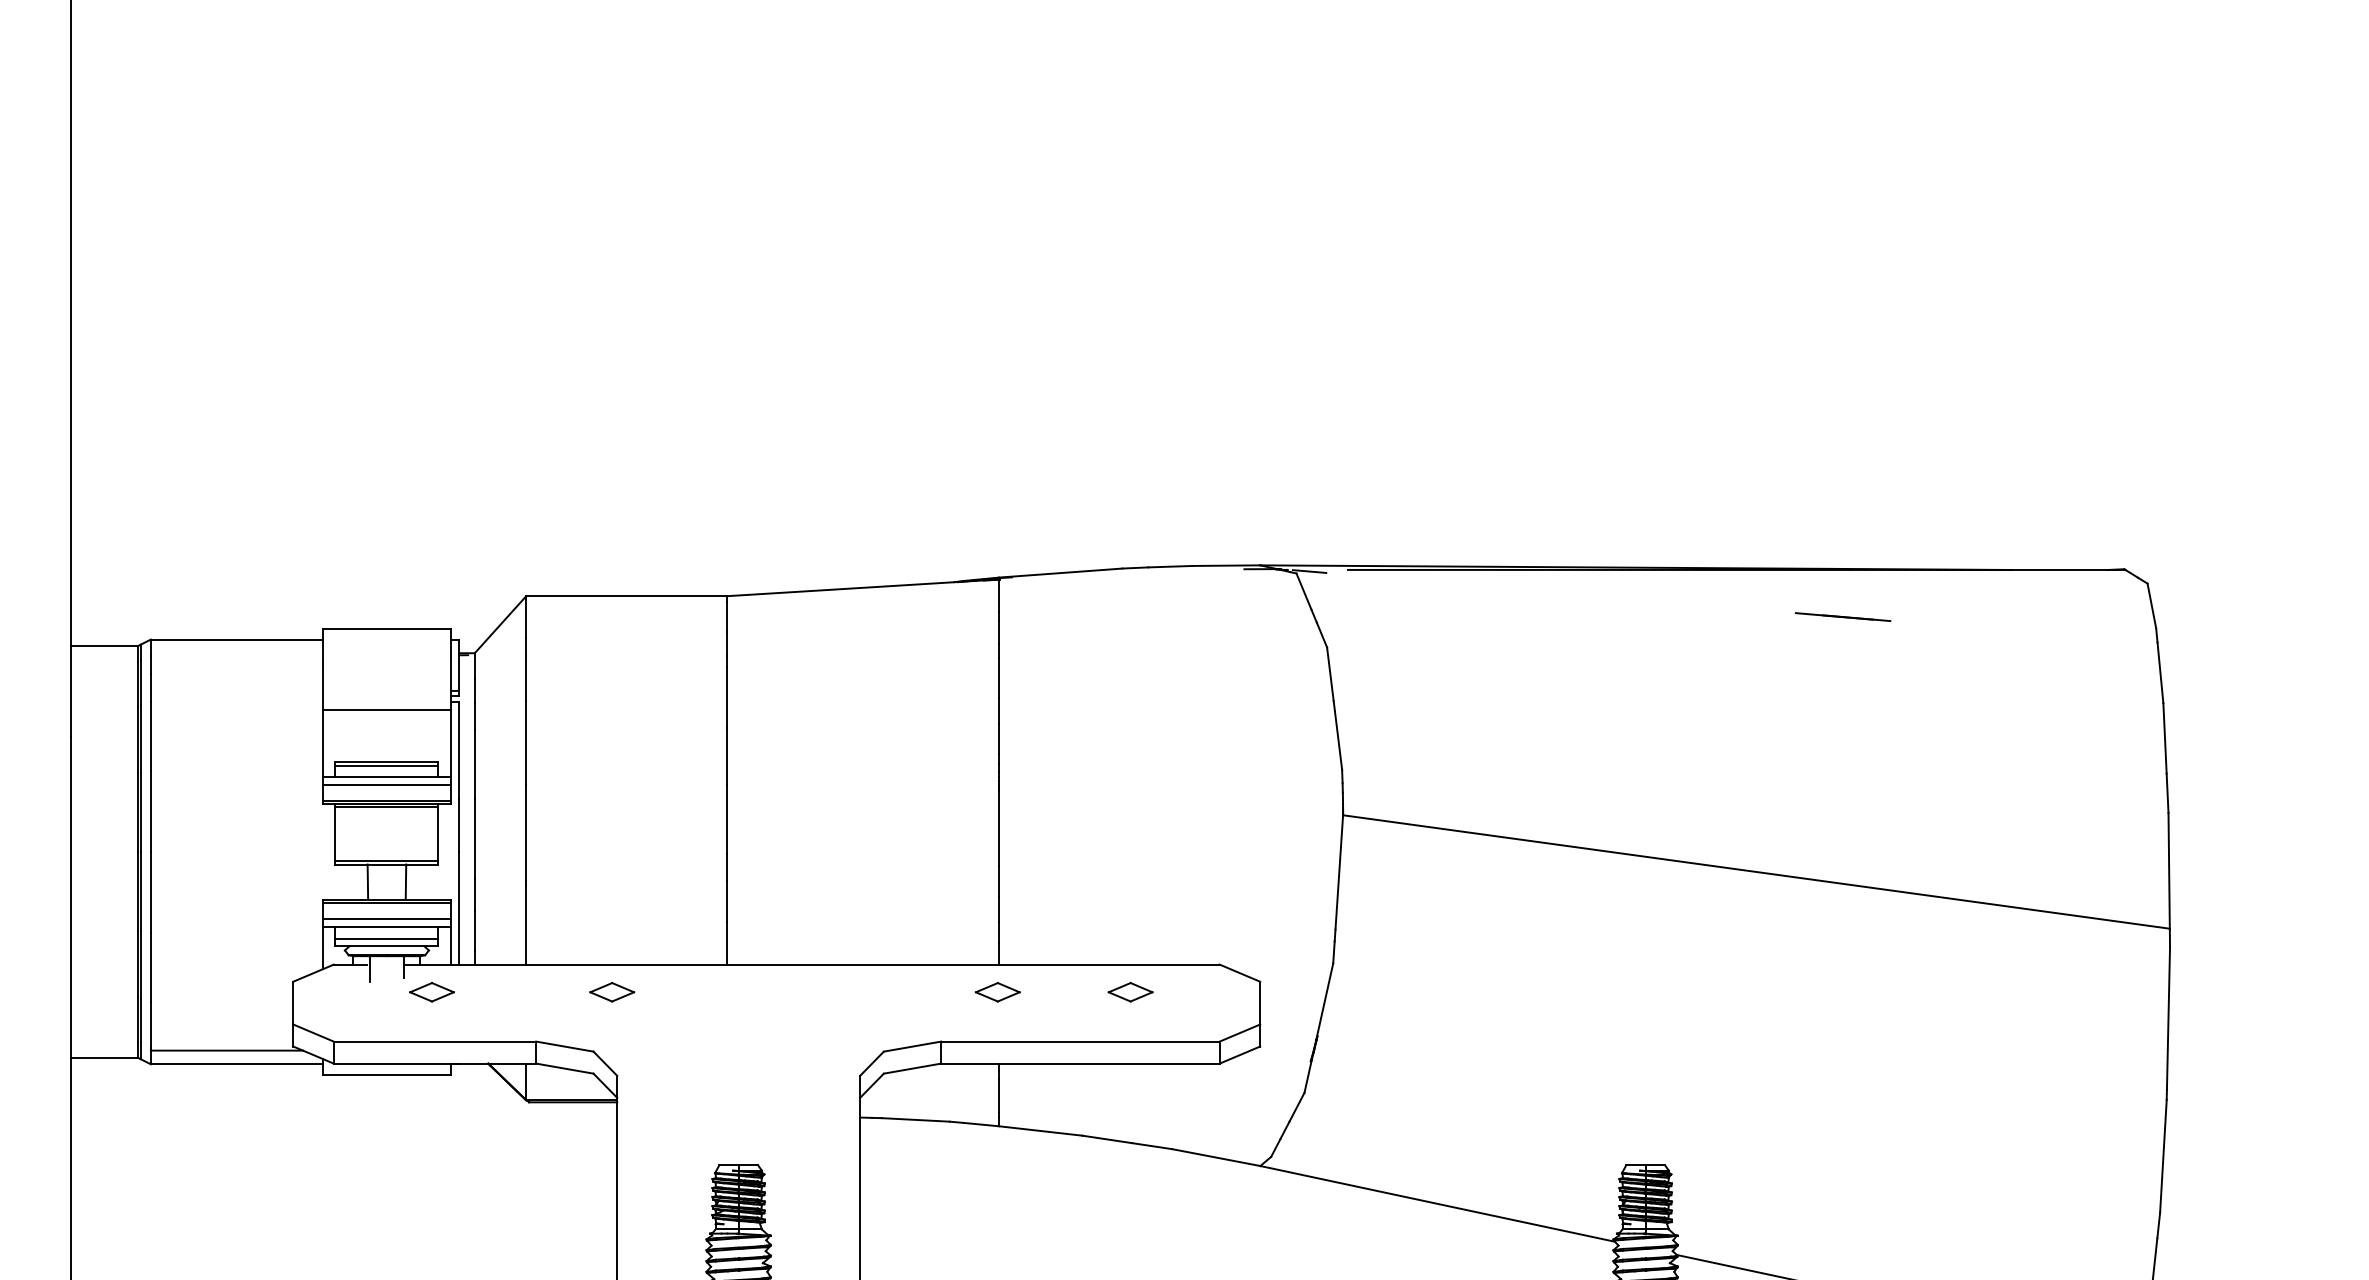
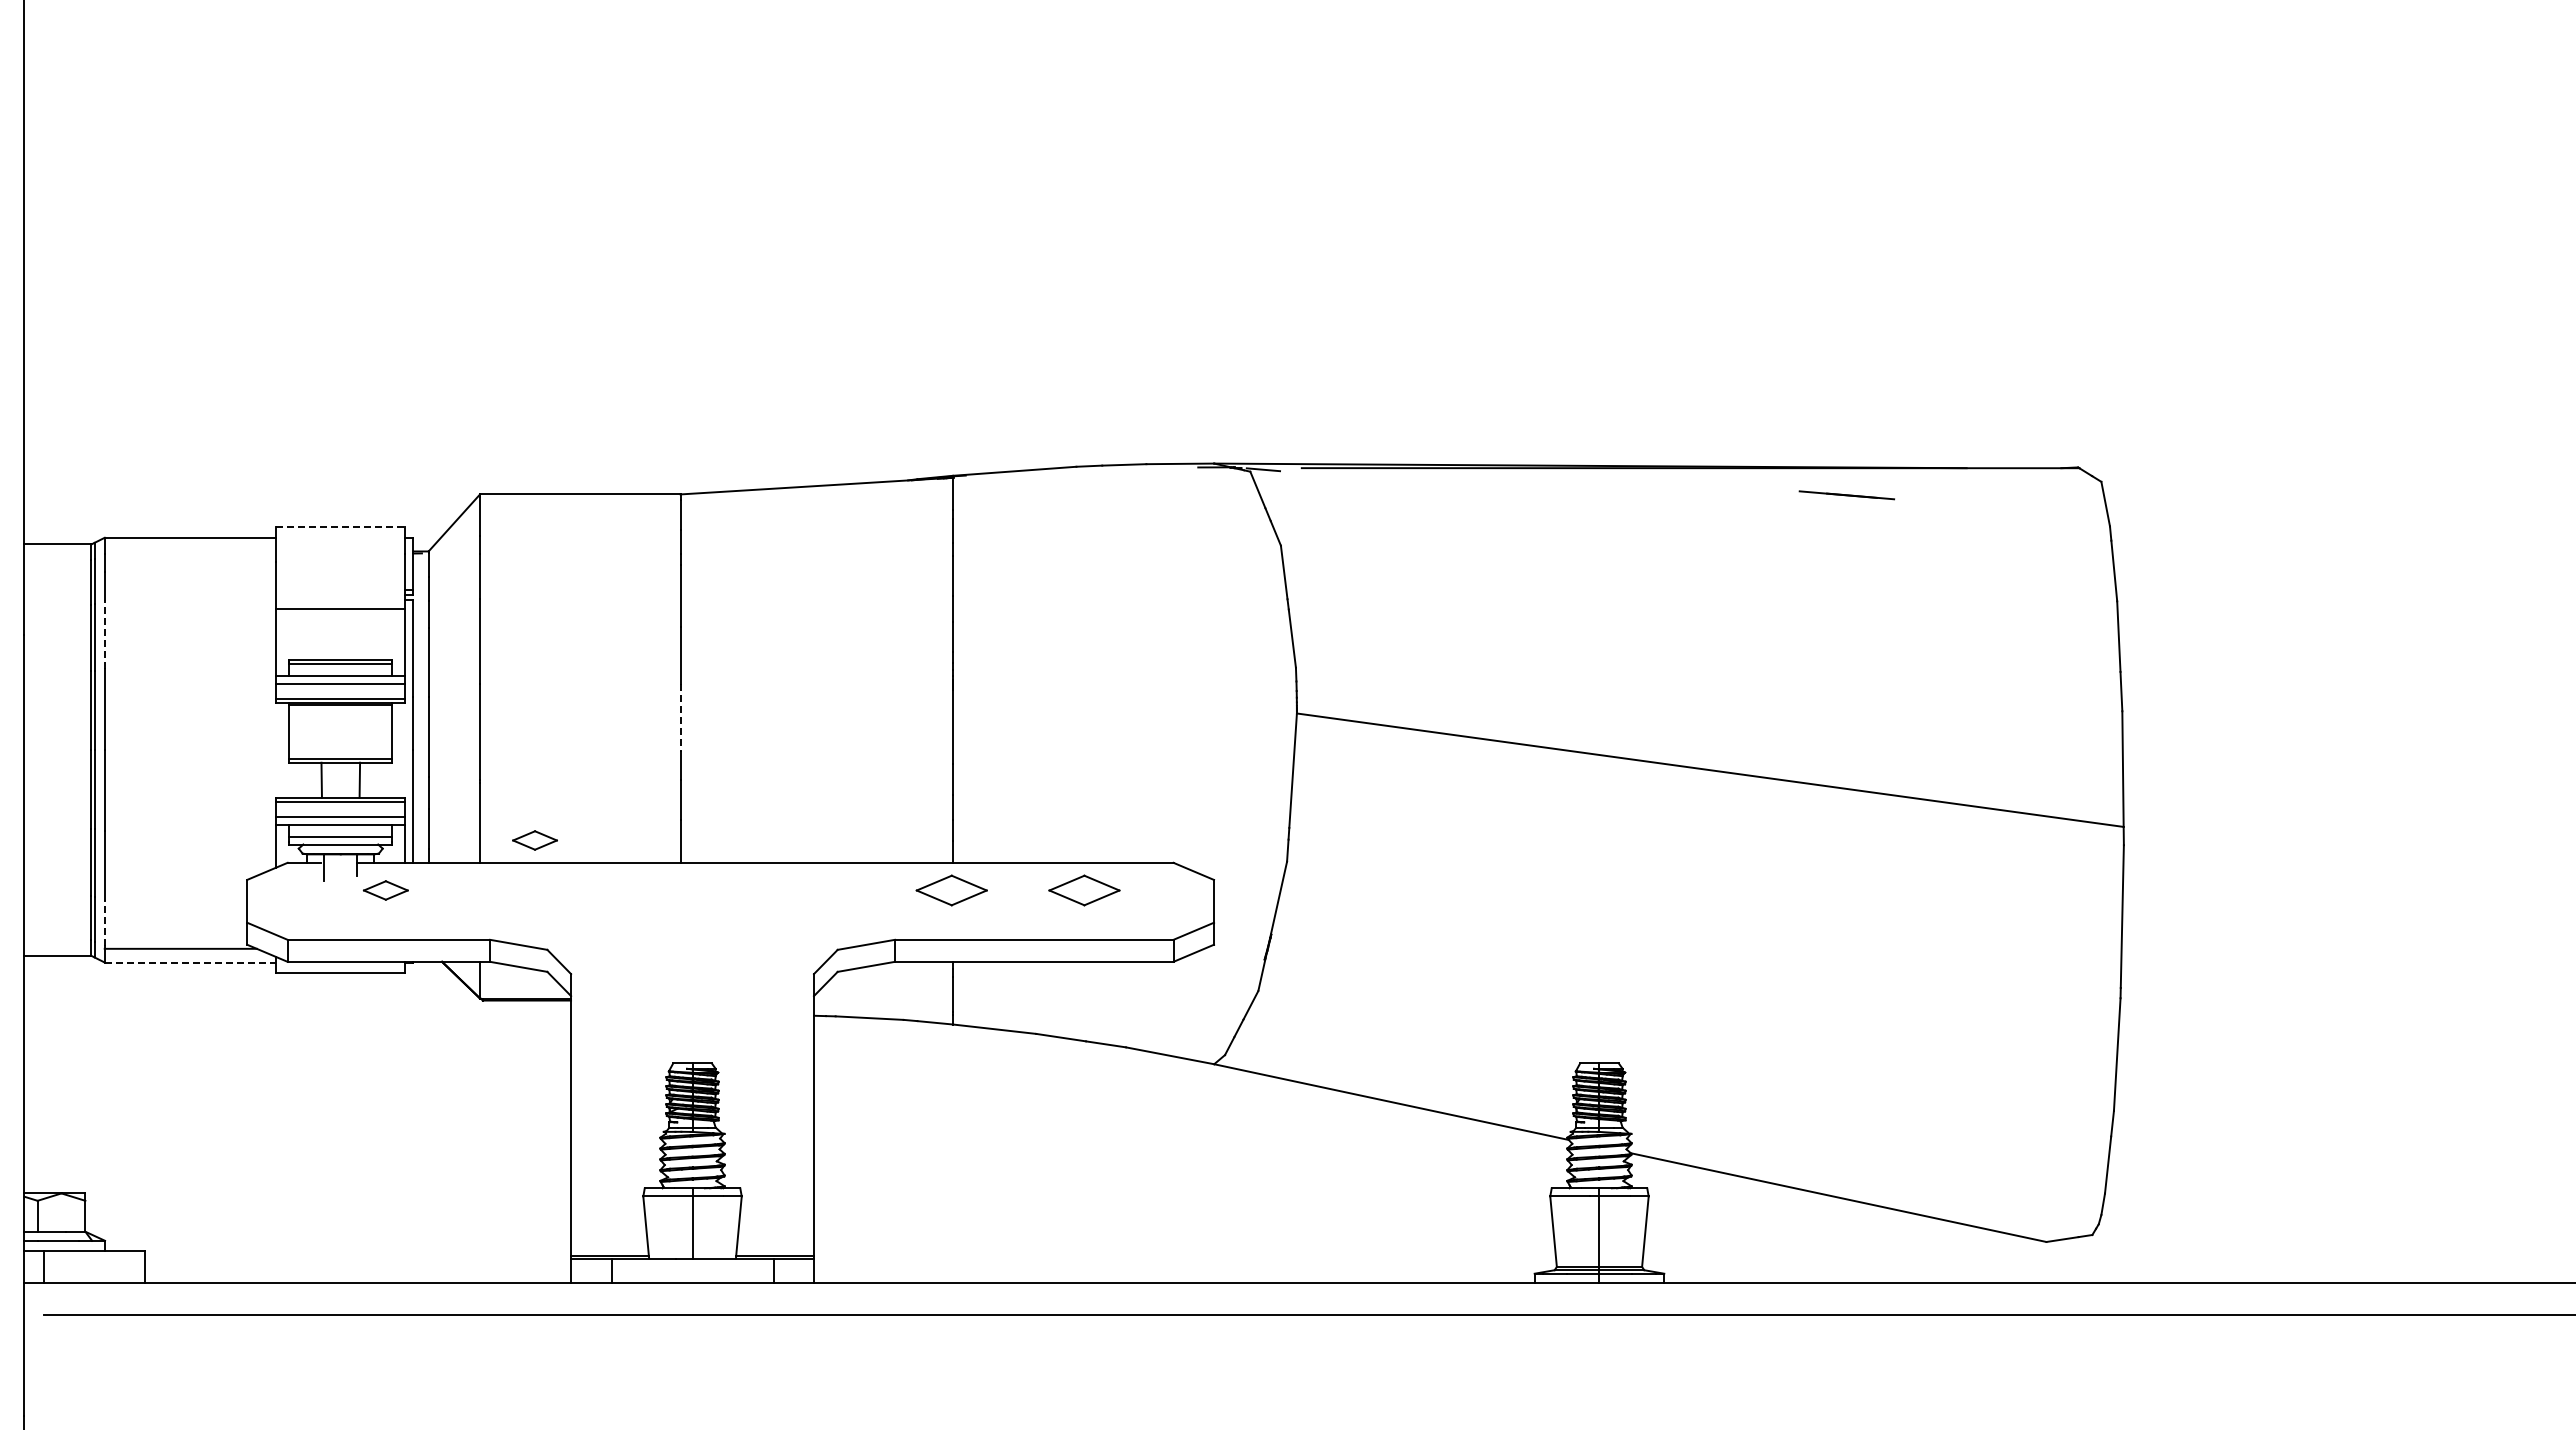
line: (1842, 617) -> (1846, 495), moved
line: (387, 628) -> (341, 526), solid -> dashed
line: (150, 735) -> (104, 633), solid -> dashed
line: (726, 820) -> (680, 718), solid -> dashed
part: (611, 992) -> (534, 840), moved
part: (997, 992) -> (951, 890), size x1.6
part: (1130, 992) -> (1084, 890), size x1.6
line: (150, 1024) -> (104, 922), solid -> dashed
line: (236, 1064) -> (190, 962), solid -> dashed

